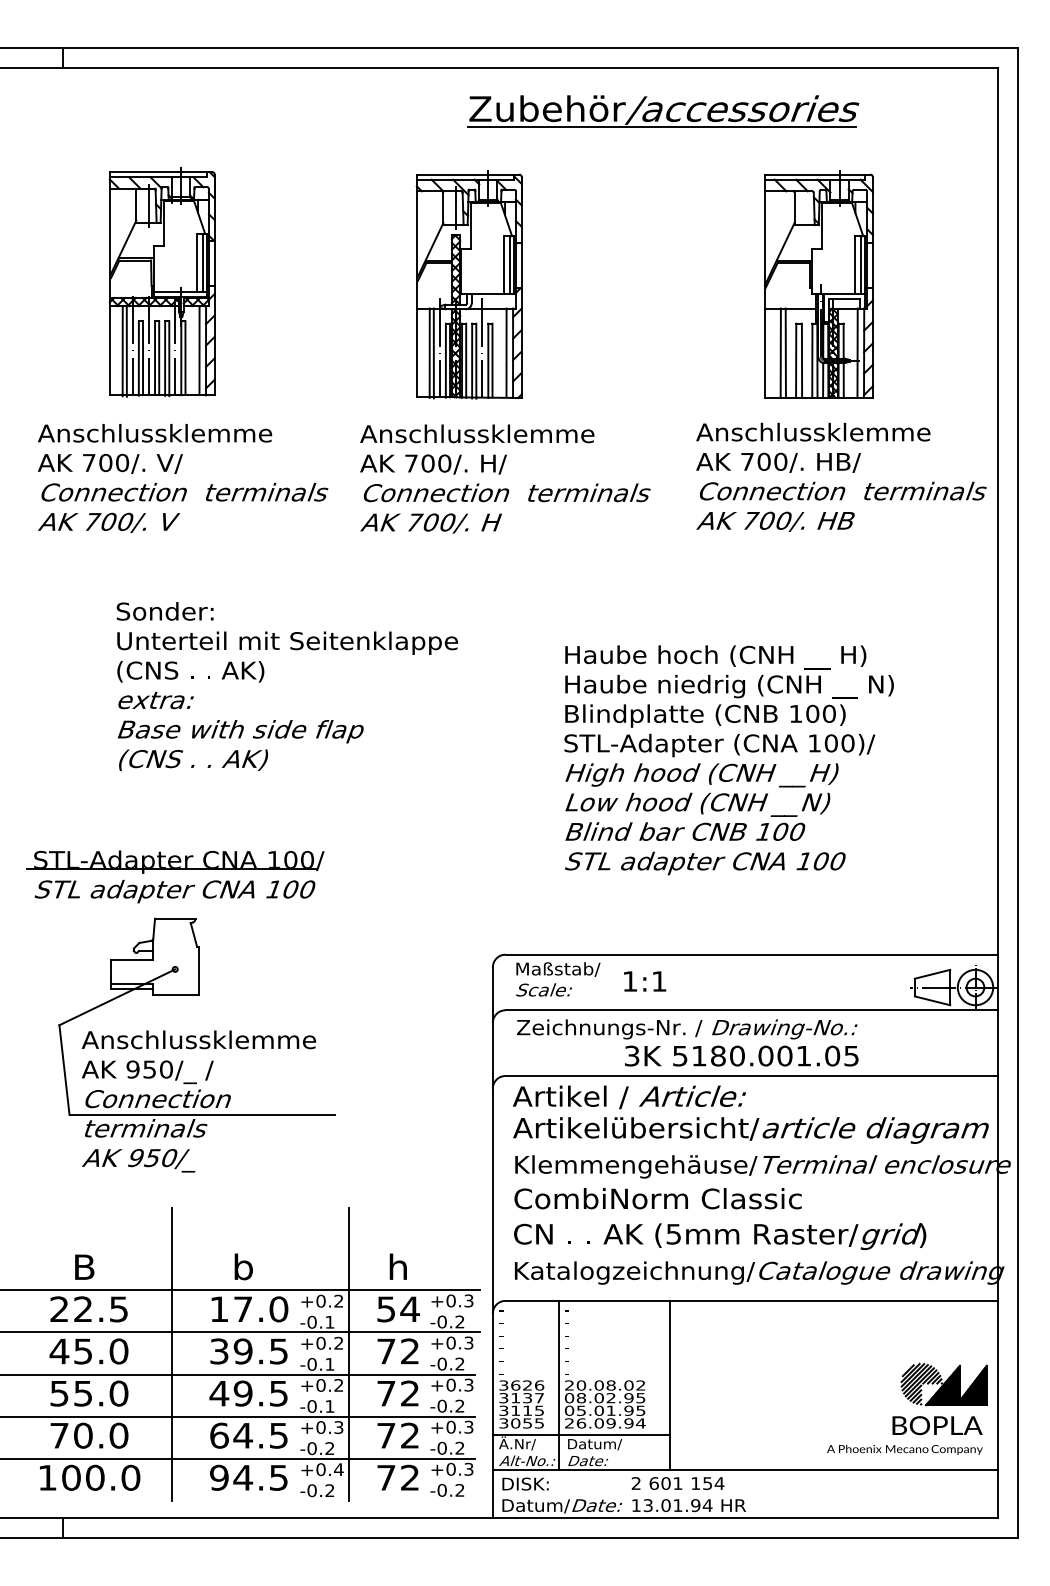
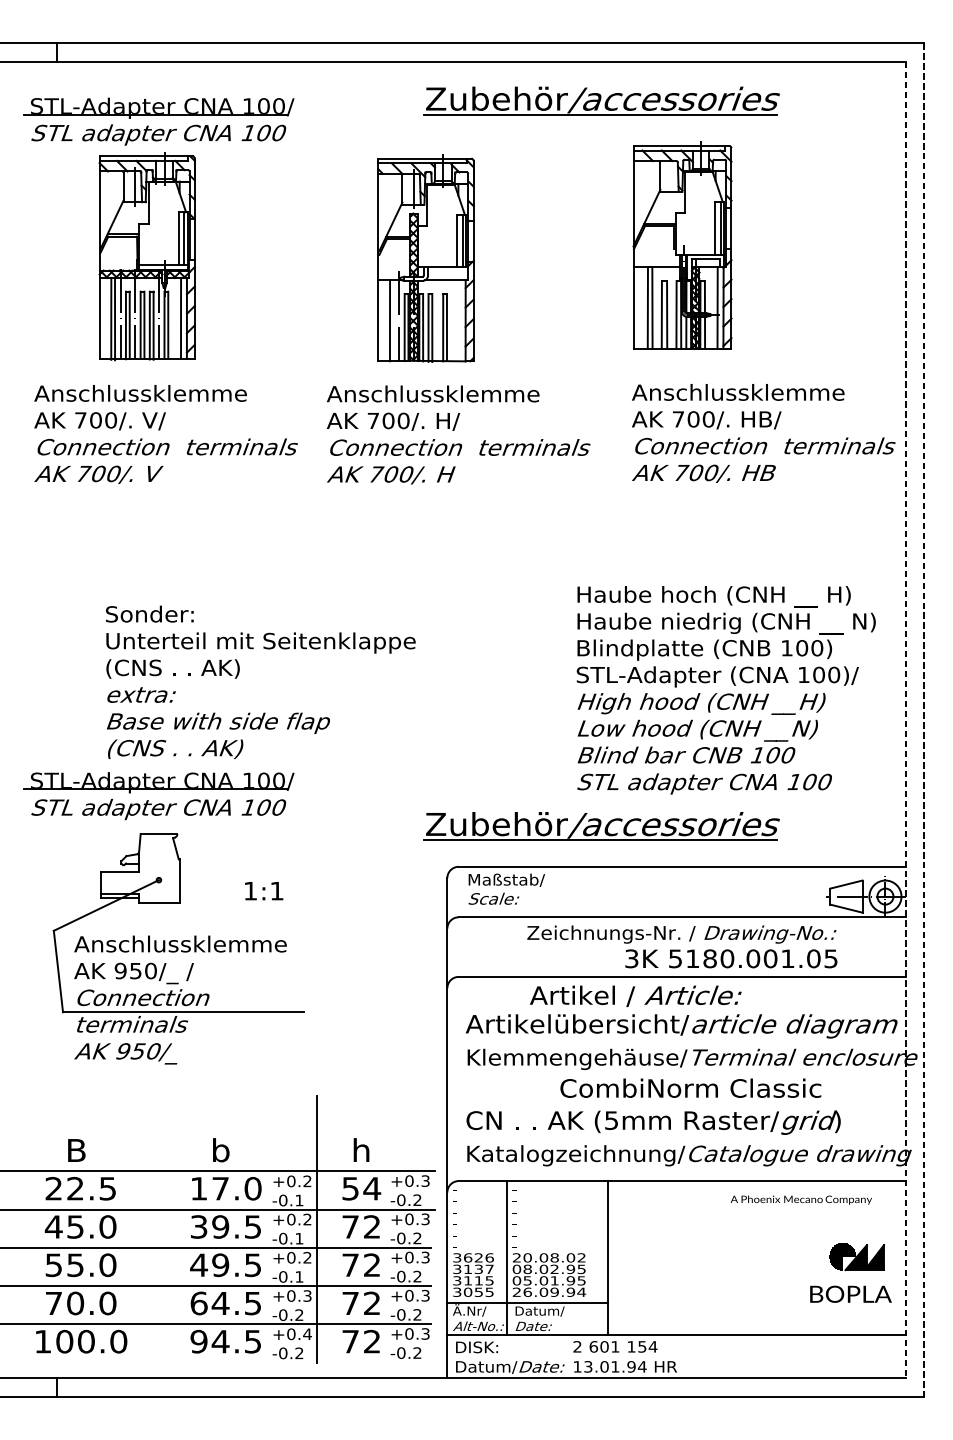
part: (175, 126) -> (159, 114), added
part: (818, 284) -> (682, 245), moved
line: (482, 347) -> (437, 315), removed
line: (506, 352) -> (459, 320), removed
line: (433, 353) -> (393, 321), removed
text: (286, 686) -> (259, 682), moved
text: (728, 760) -> (725, 690), moved
line: (998, 793) -> (906, 720), solid -> dashed
line: (1018, 793) -> (924, 720), solid -> dashed
part: (663, 910) -> (602, 826), added
text: (645, 981) -> (264, 891), moved
text: (687, 1042) -> (682, 946), moved
text: (629, 1097) -> (635, 996), moved
text: (657, 1198) -> (690, 1088), moved
line: (172, 1353) -> (156, 1228), removed
part: (943, 1384) -> (856, 1256), size x0.7
text: (904, 1449) -> (801, 1199), moved

